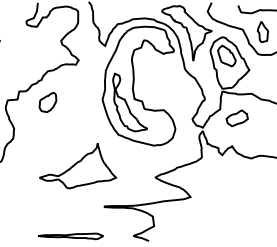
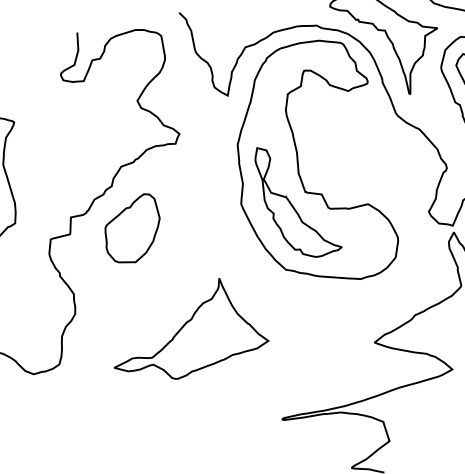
part: (47, 102) -> (131, 229), size x1.67
part: (78, 166) -> (188, 331), moved

